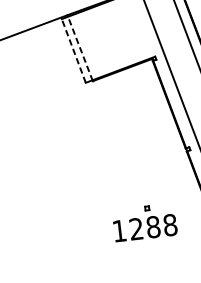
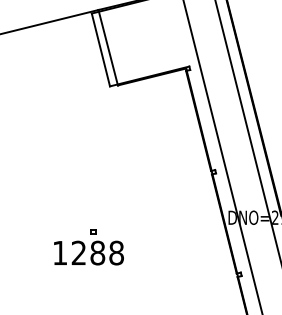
line: (80, 47) -> (108, 47), dashed -> solid
line: (73, 50) -> (100, 49), dashed -> solid
part: (144, 223) -> (88, 247), moved

